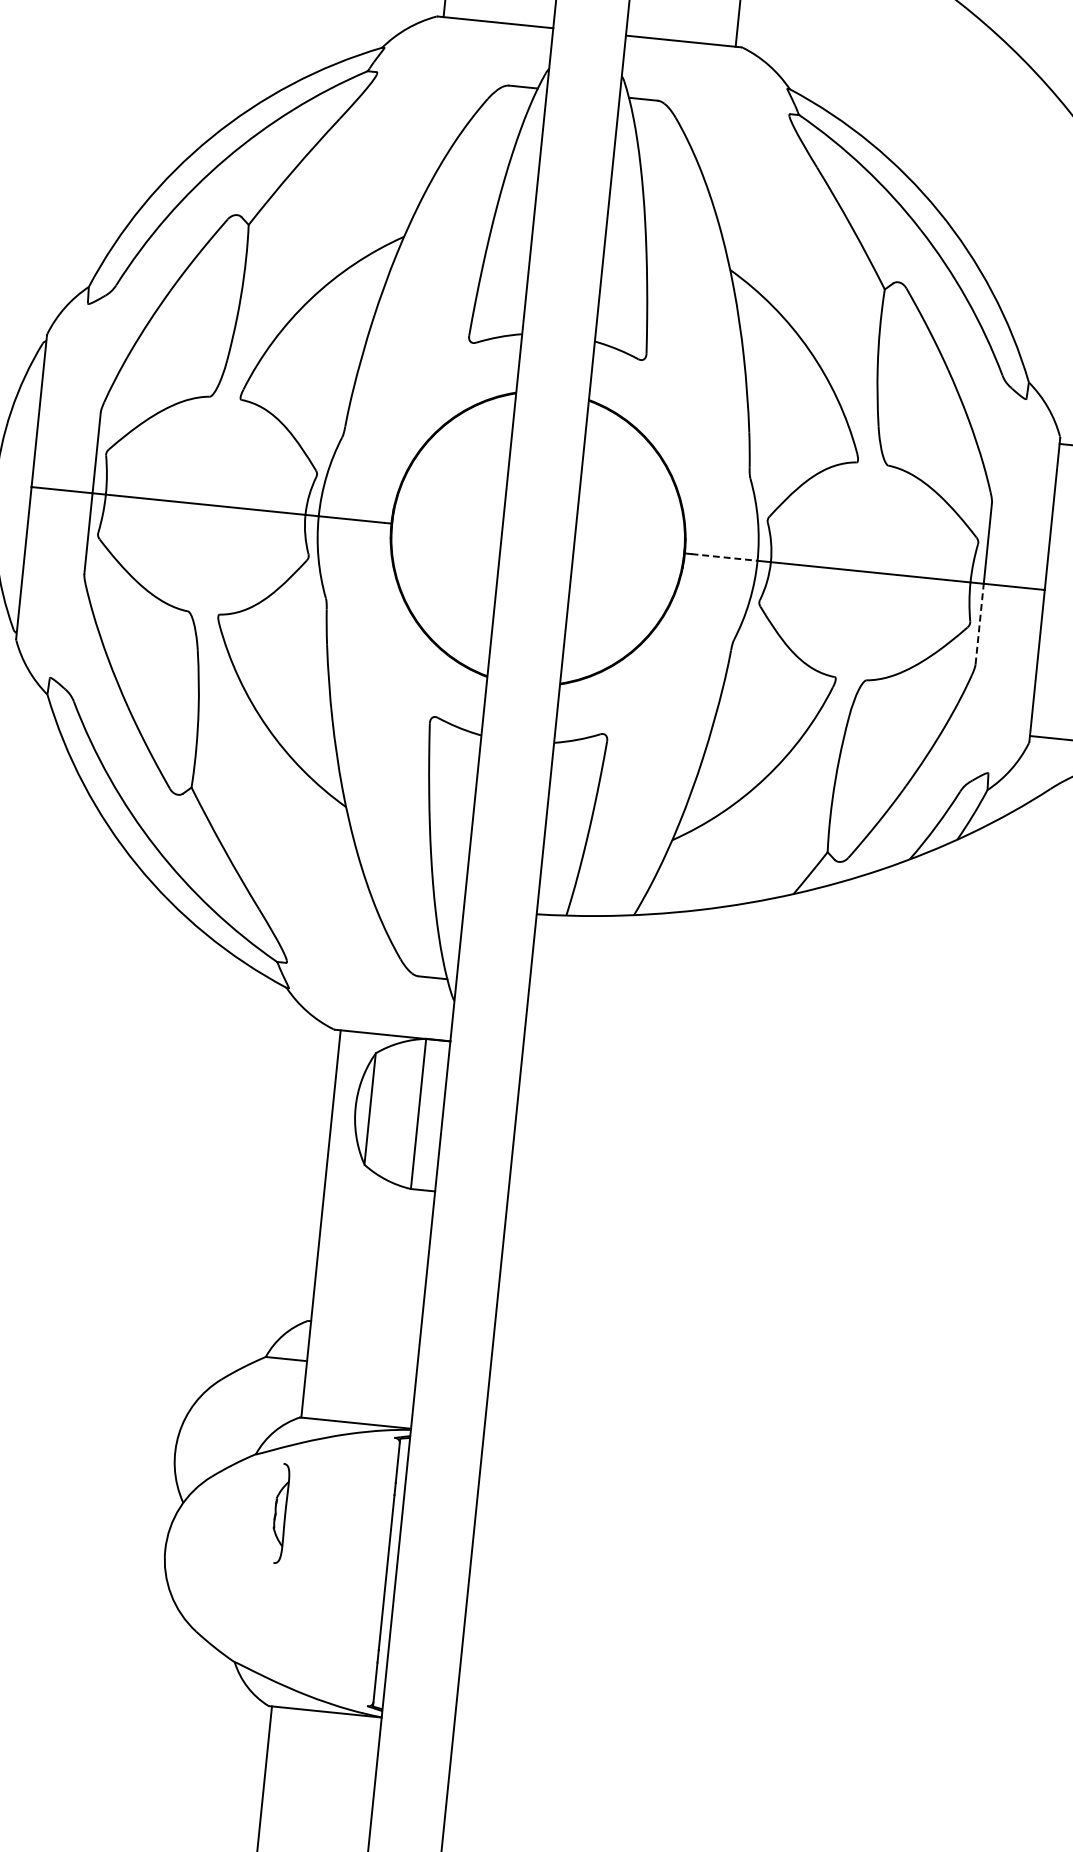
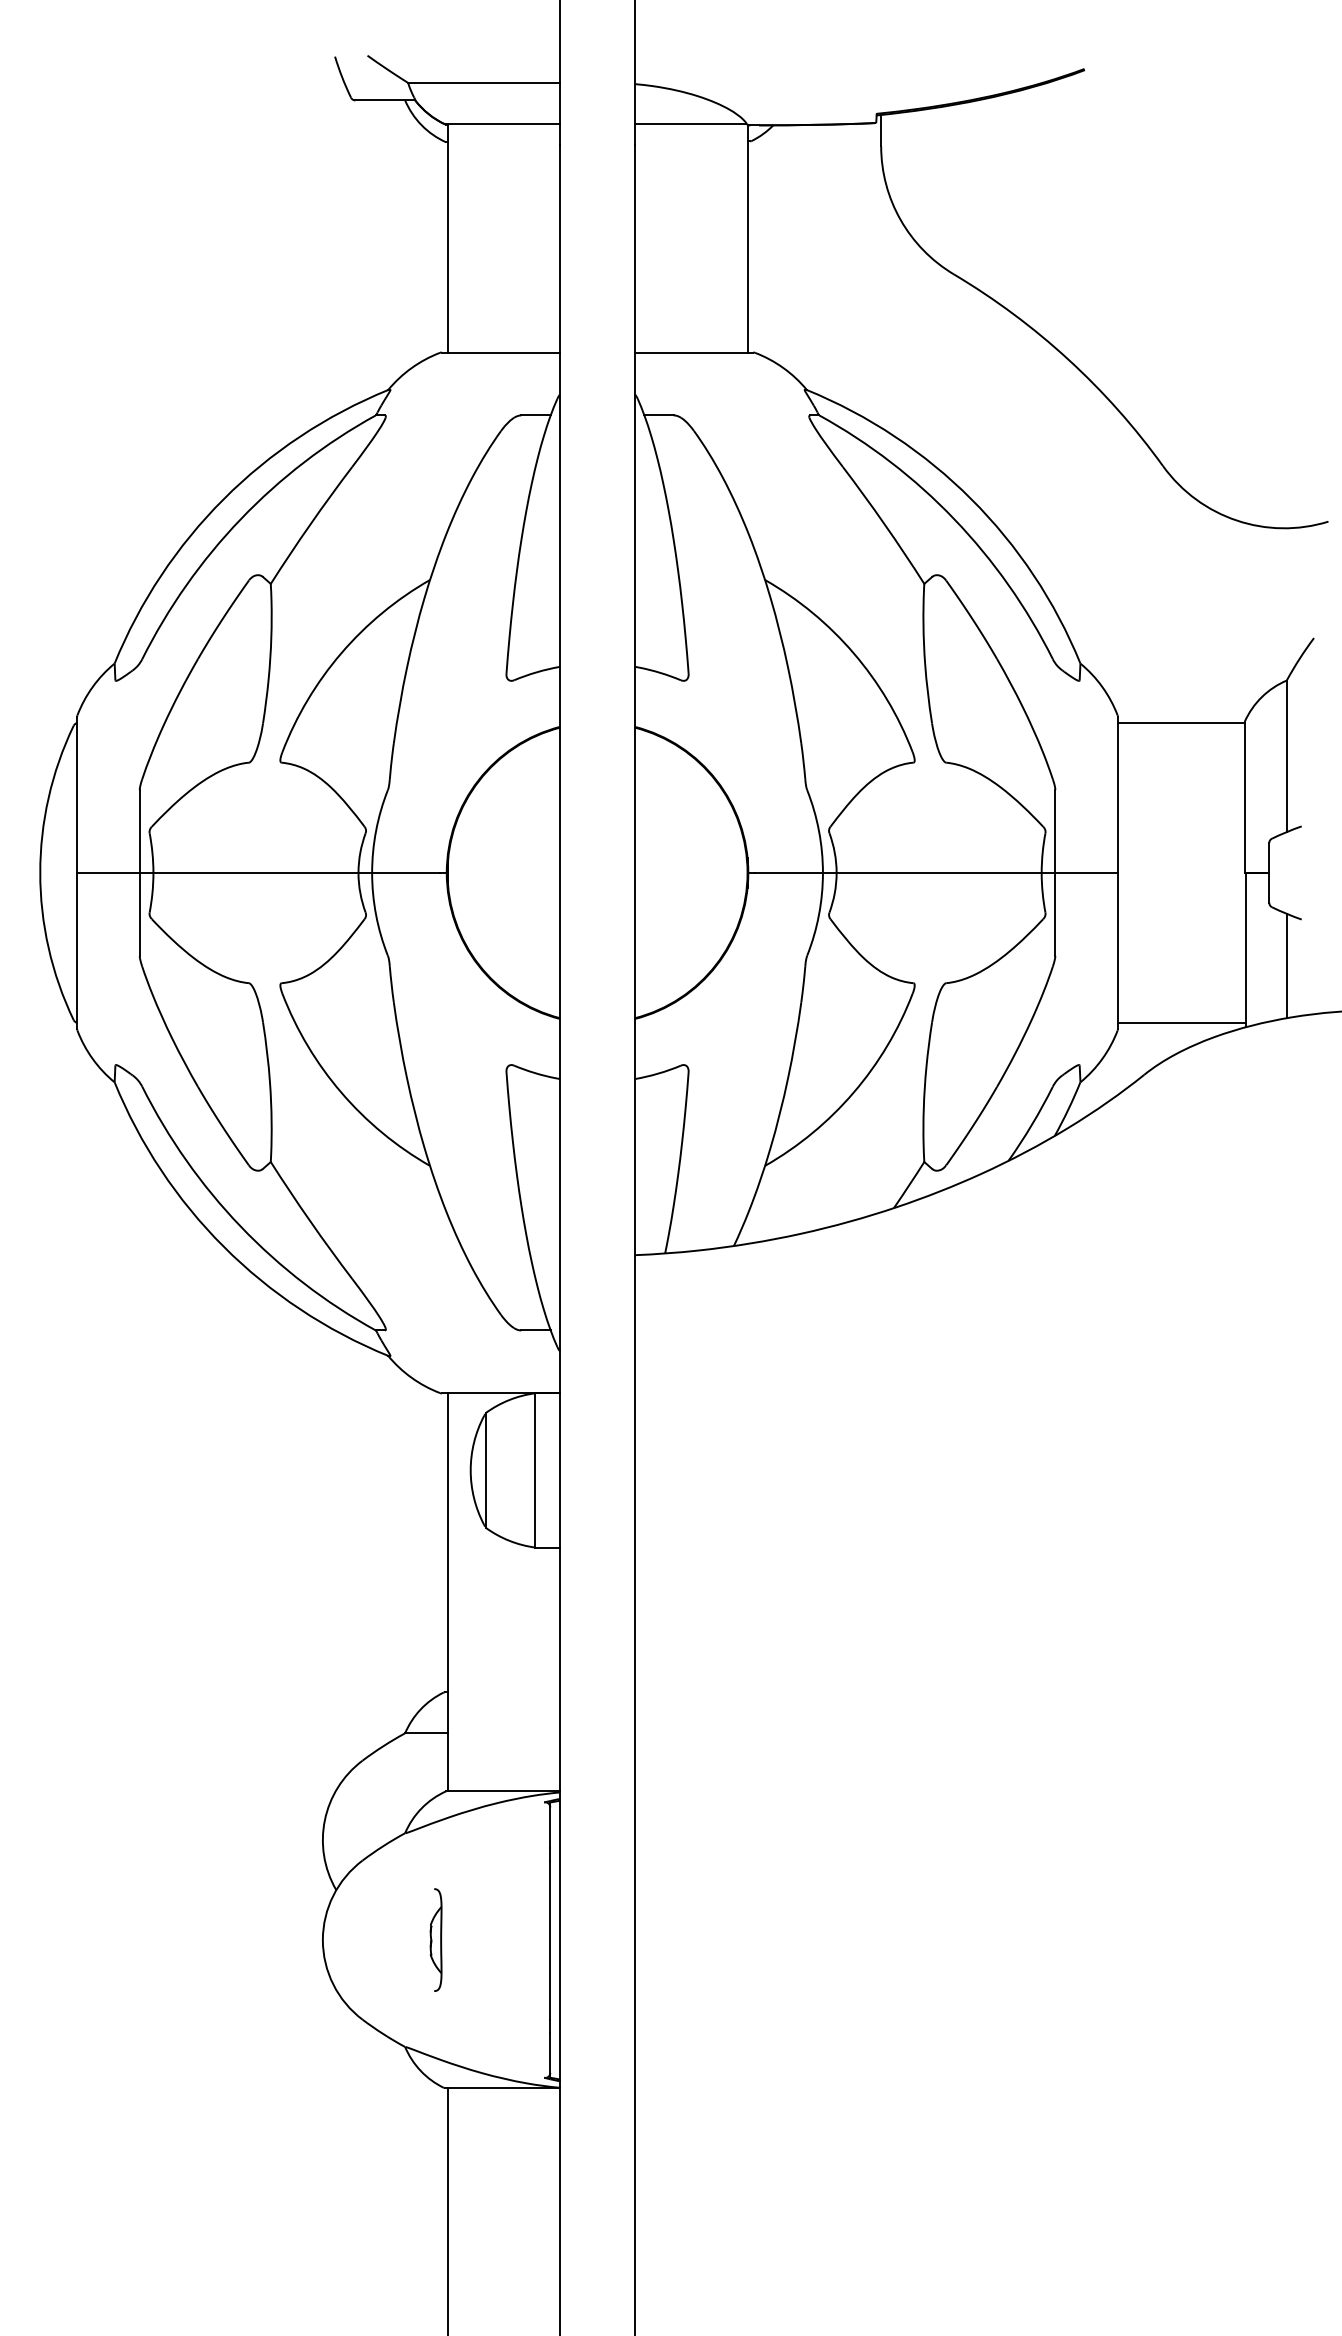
line: (725, 557) -> (789, 872), dashed -> solid
line: (979, 623) -> (1055, 913), dashed -> solid
part: (279, 1512) -> (435, 1939), moved

